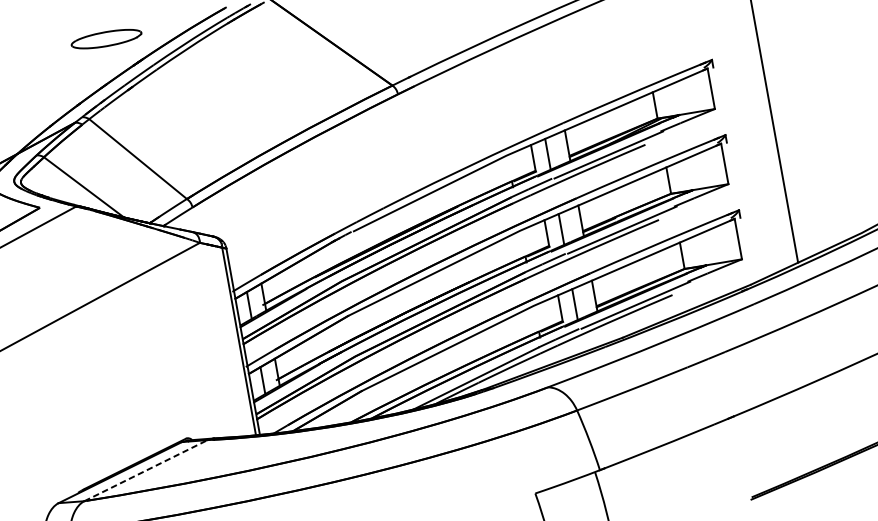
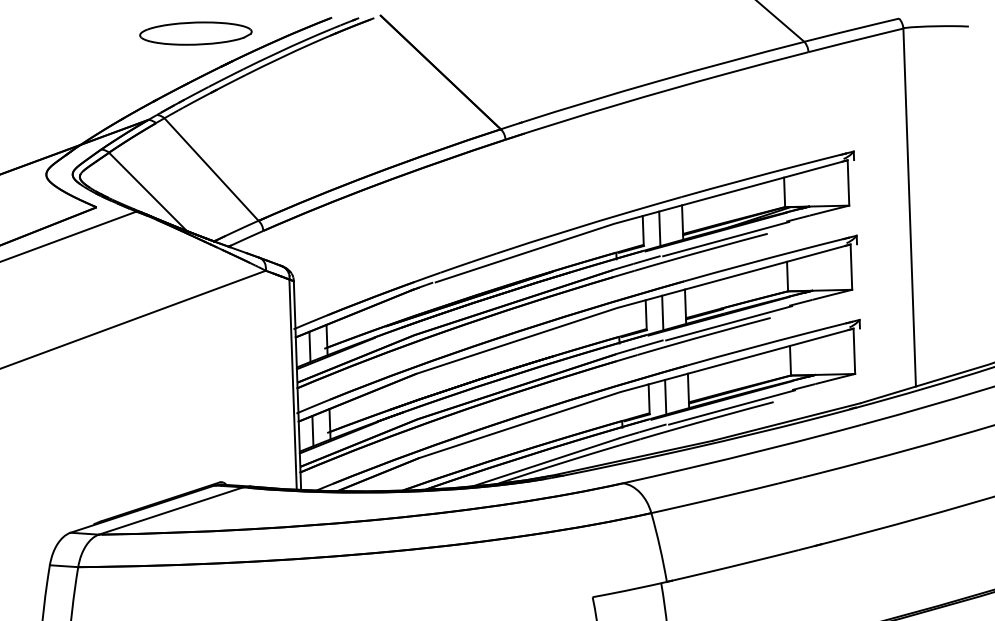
part: (106, 39) -> (195, 33), size x1.43
line: (146, 471) -> (171, 511), dashed -> solid

